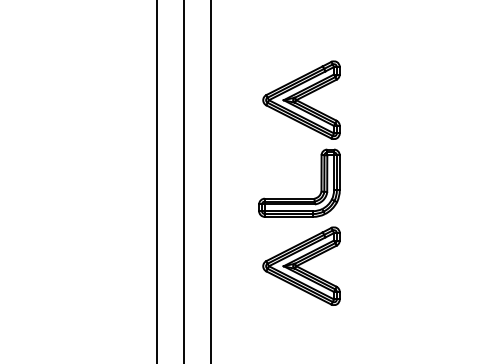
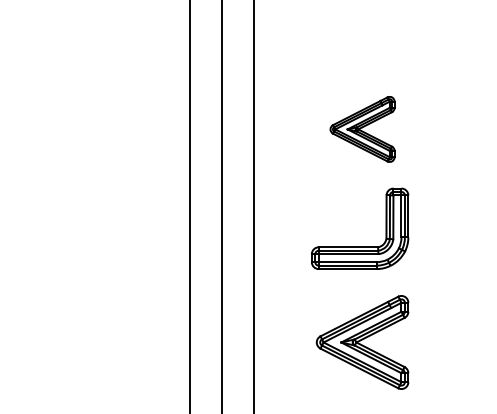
part: (301, 99) -> (362, 128), size x0.7
part: (301, 265) -> (362, 341), moved

